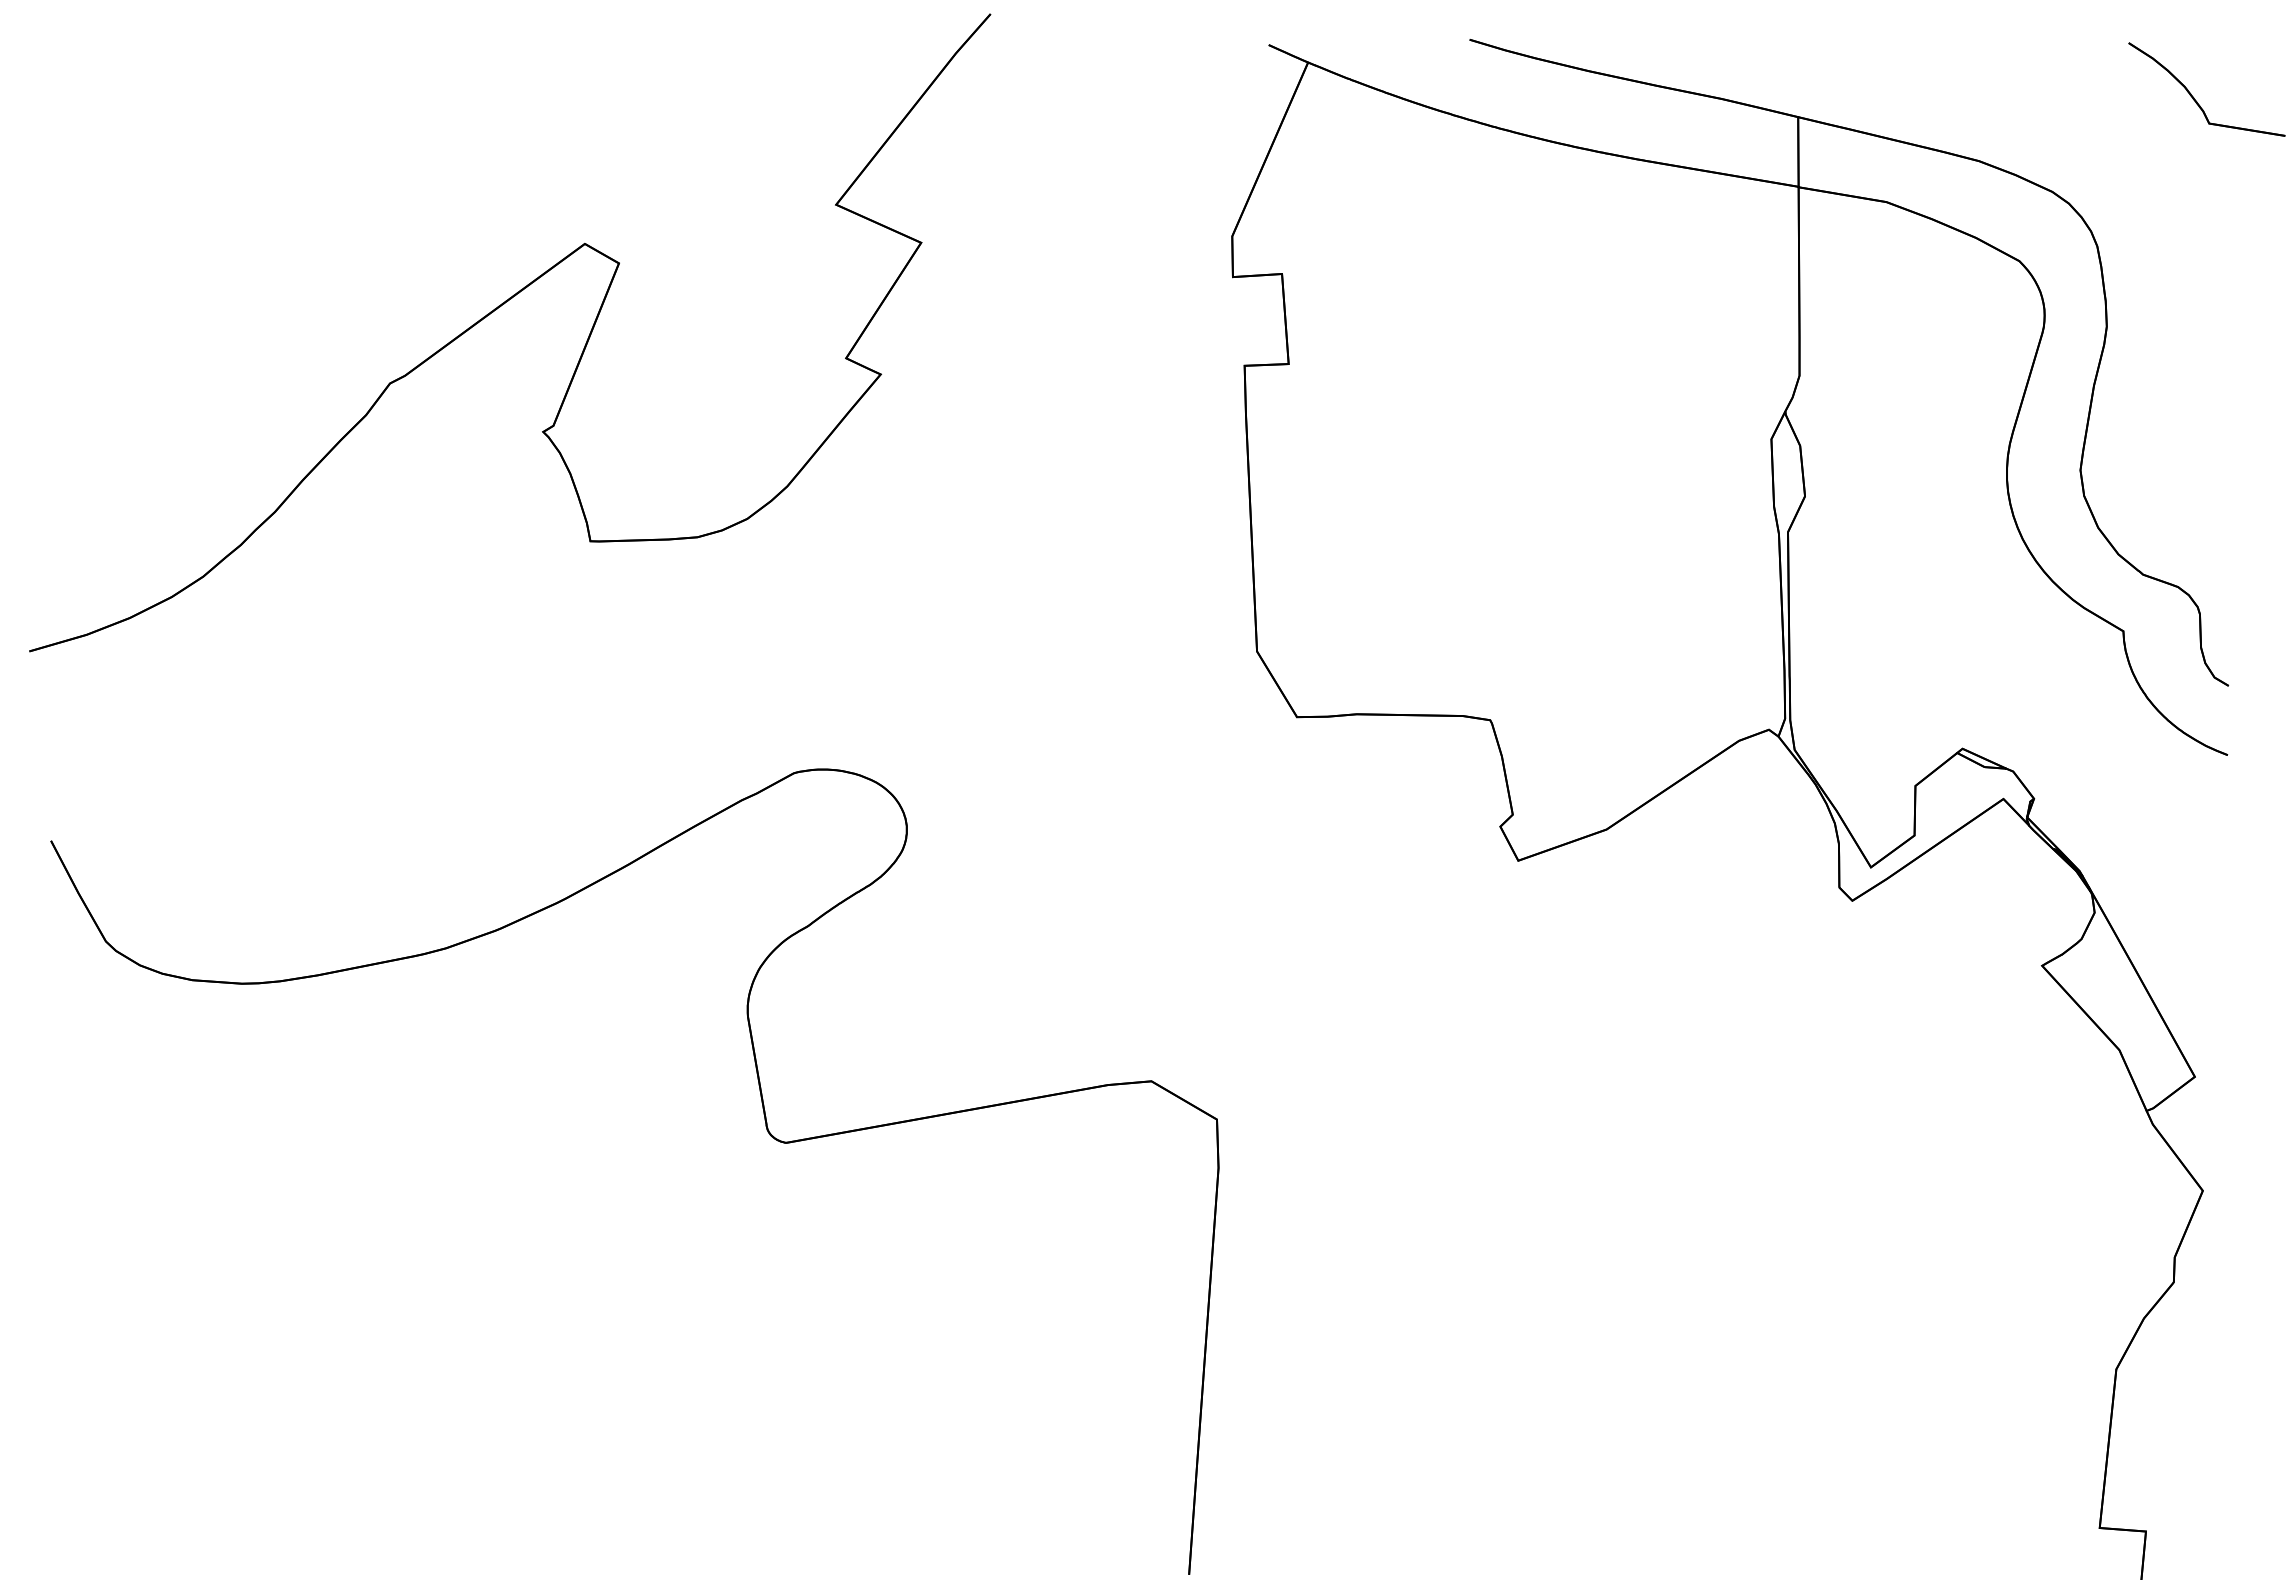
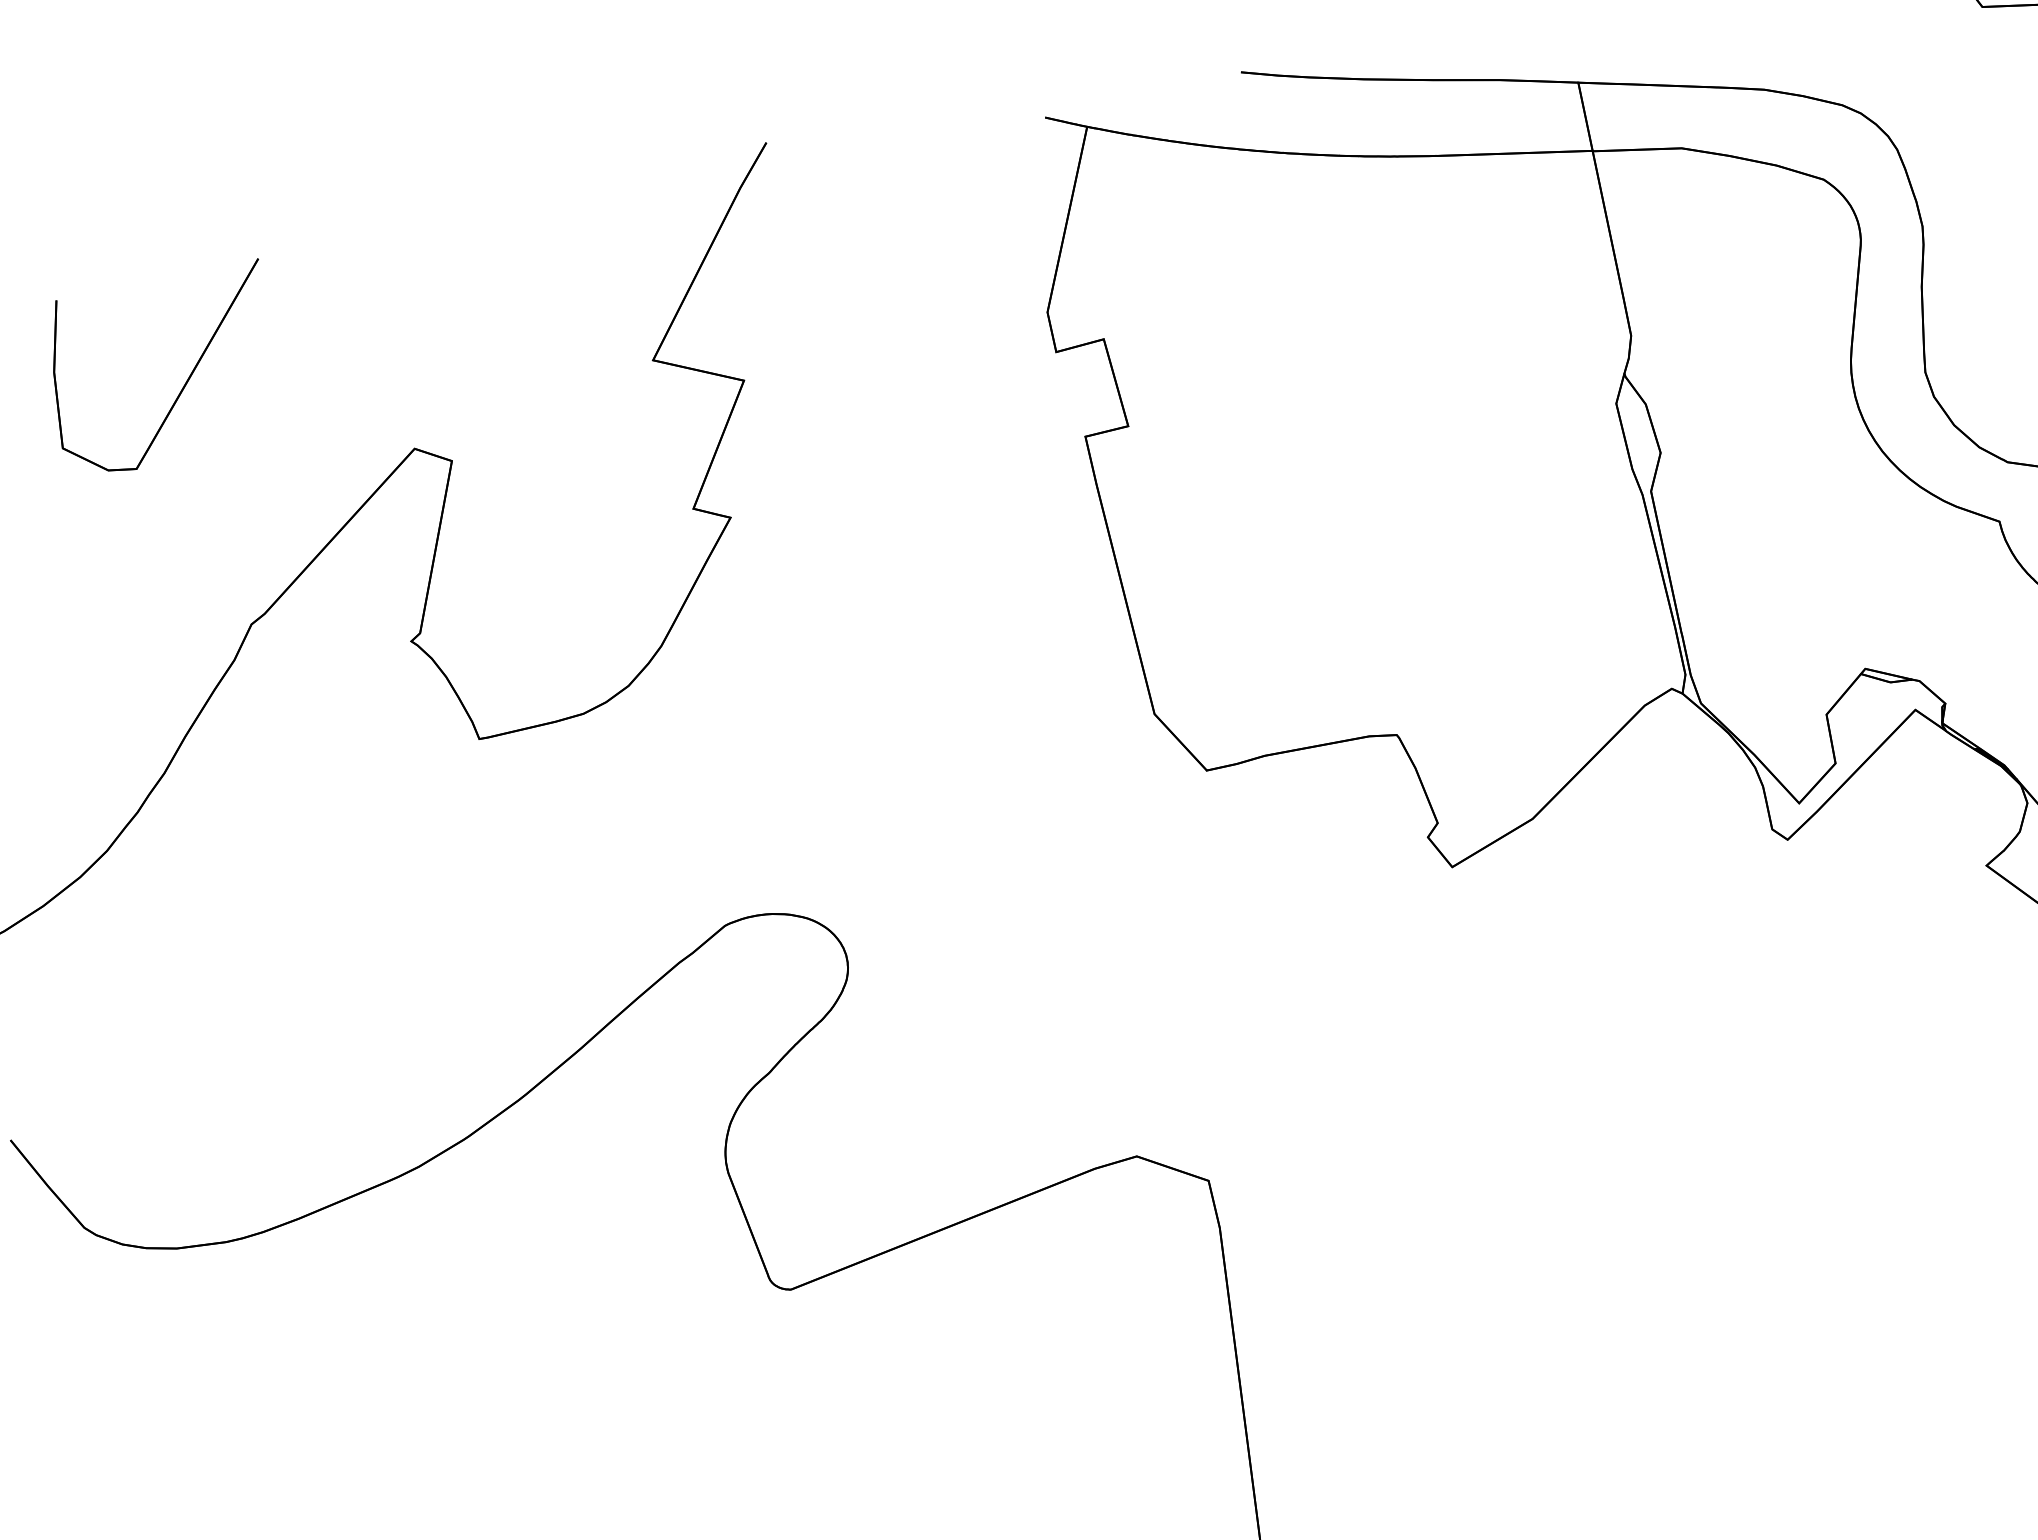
part: (372, 134) -> (184, 383), added

